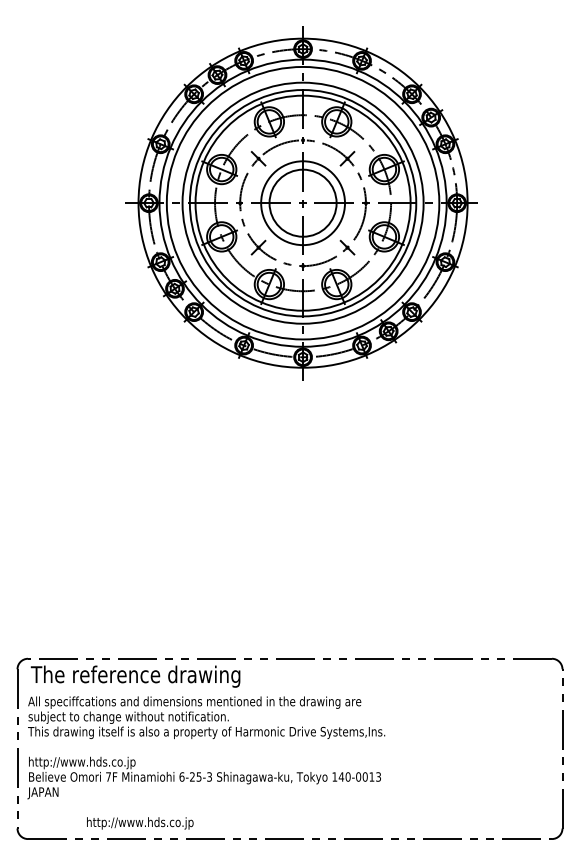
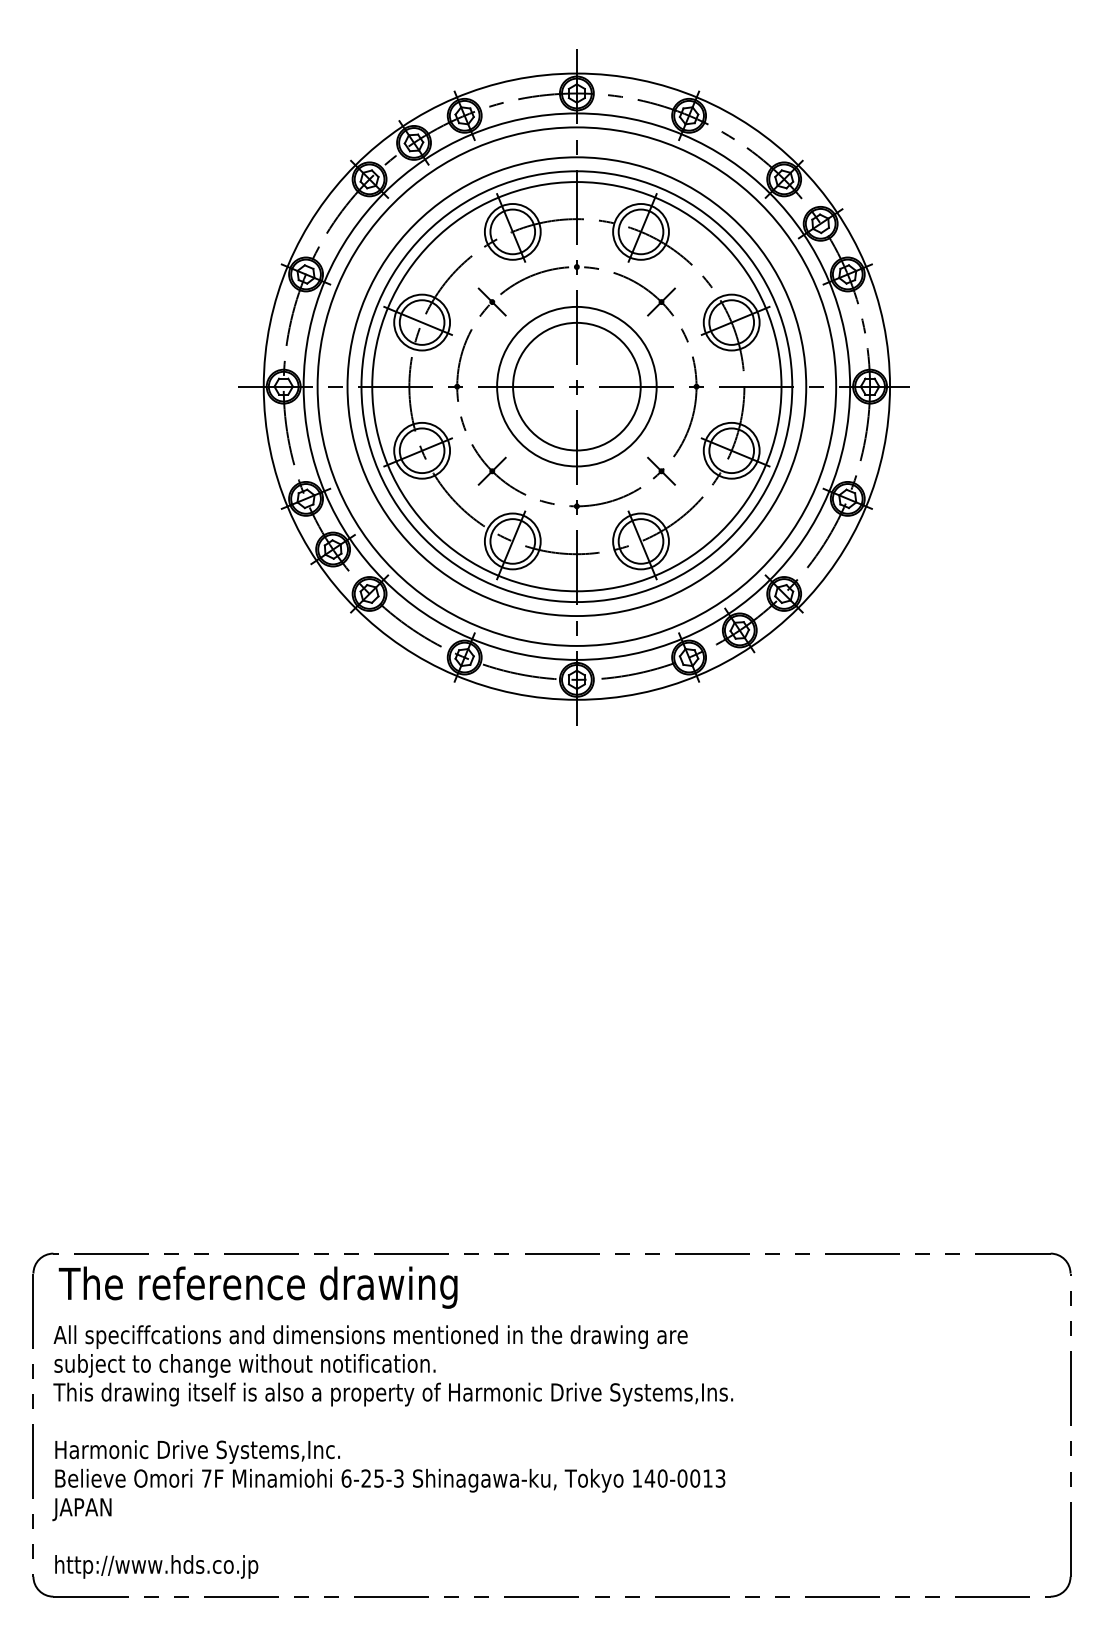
text: (103, 762) -> (197, 1450), http://www.hds.co.jp -> Harmonic Drive Systems,Inc.
text: (140, 823) -> (157, 1567), moved

